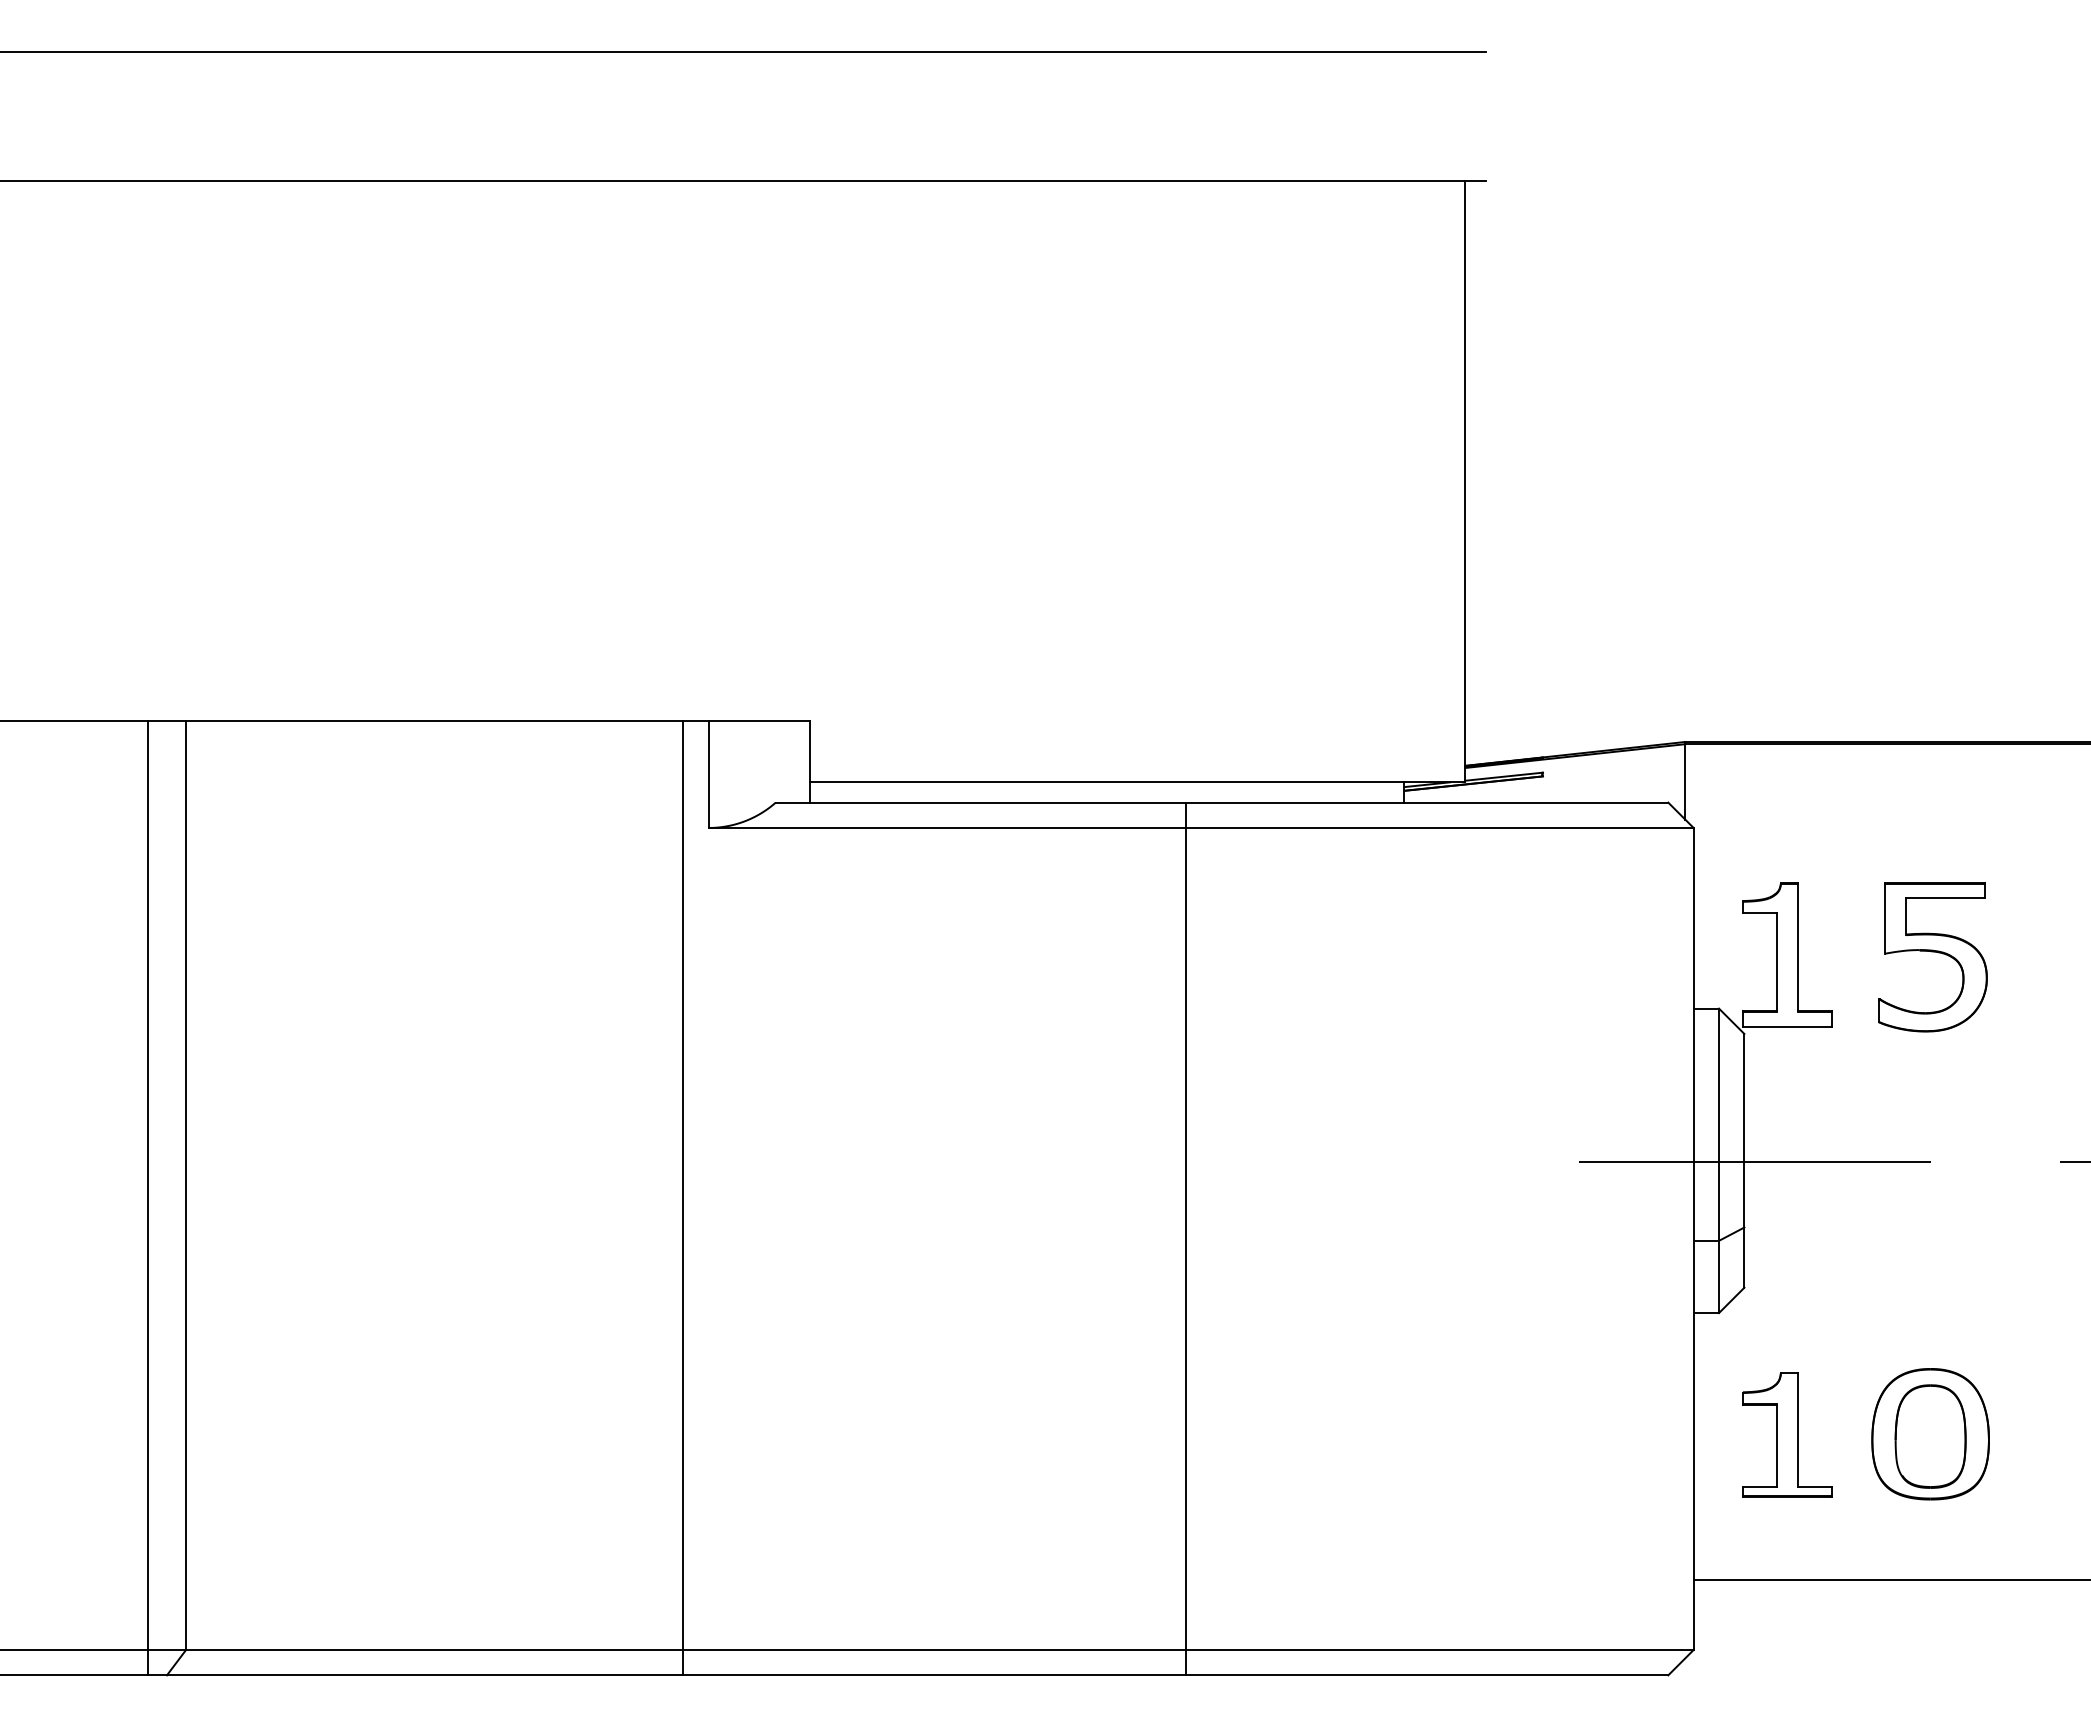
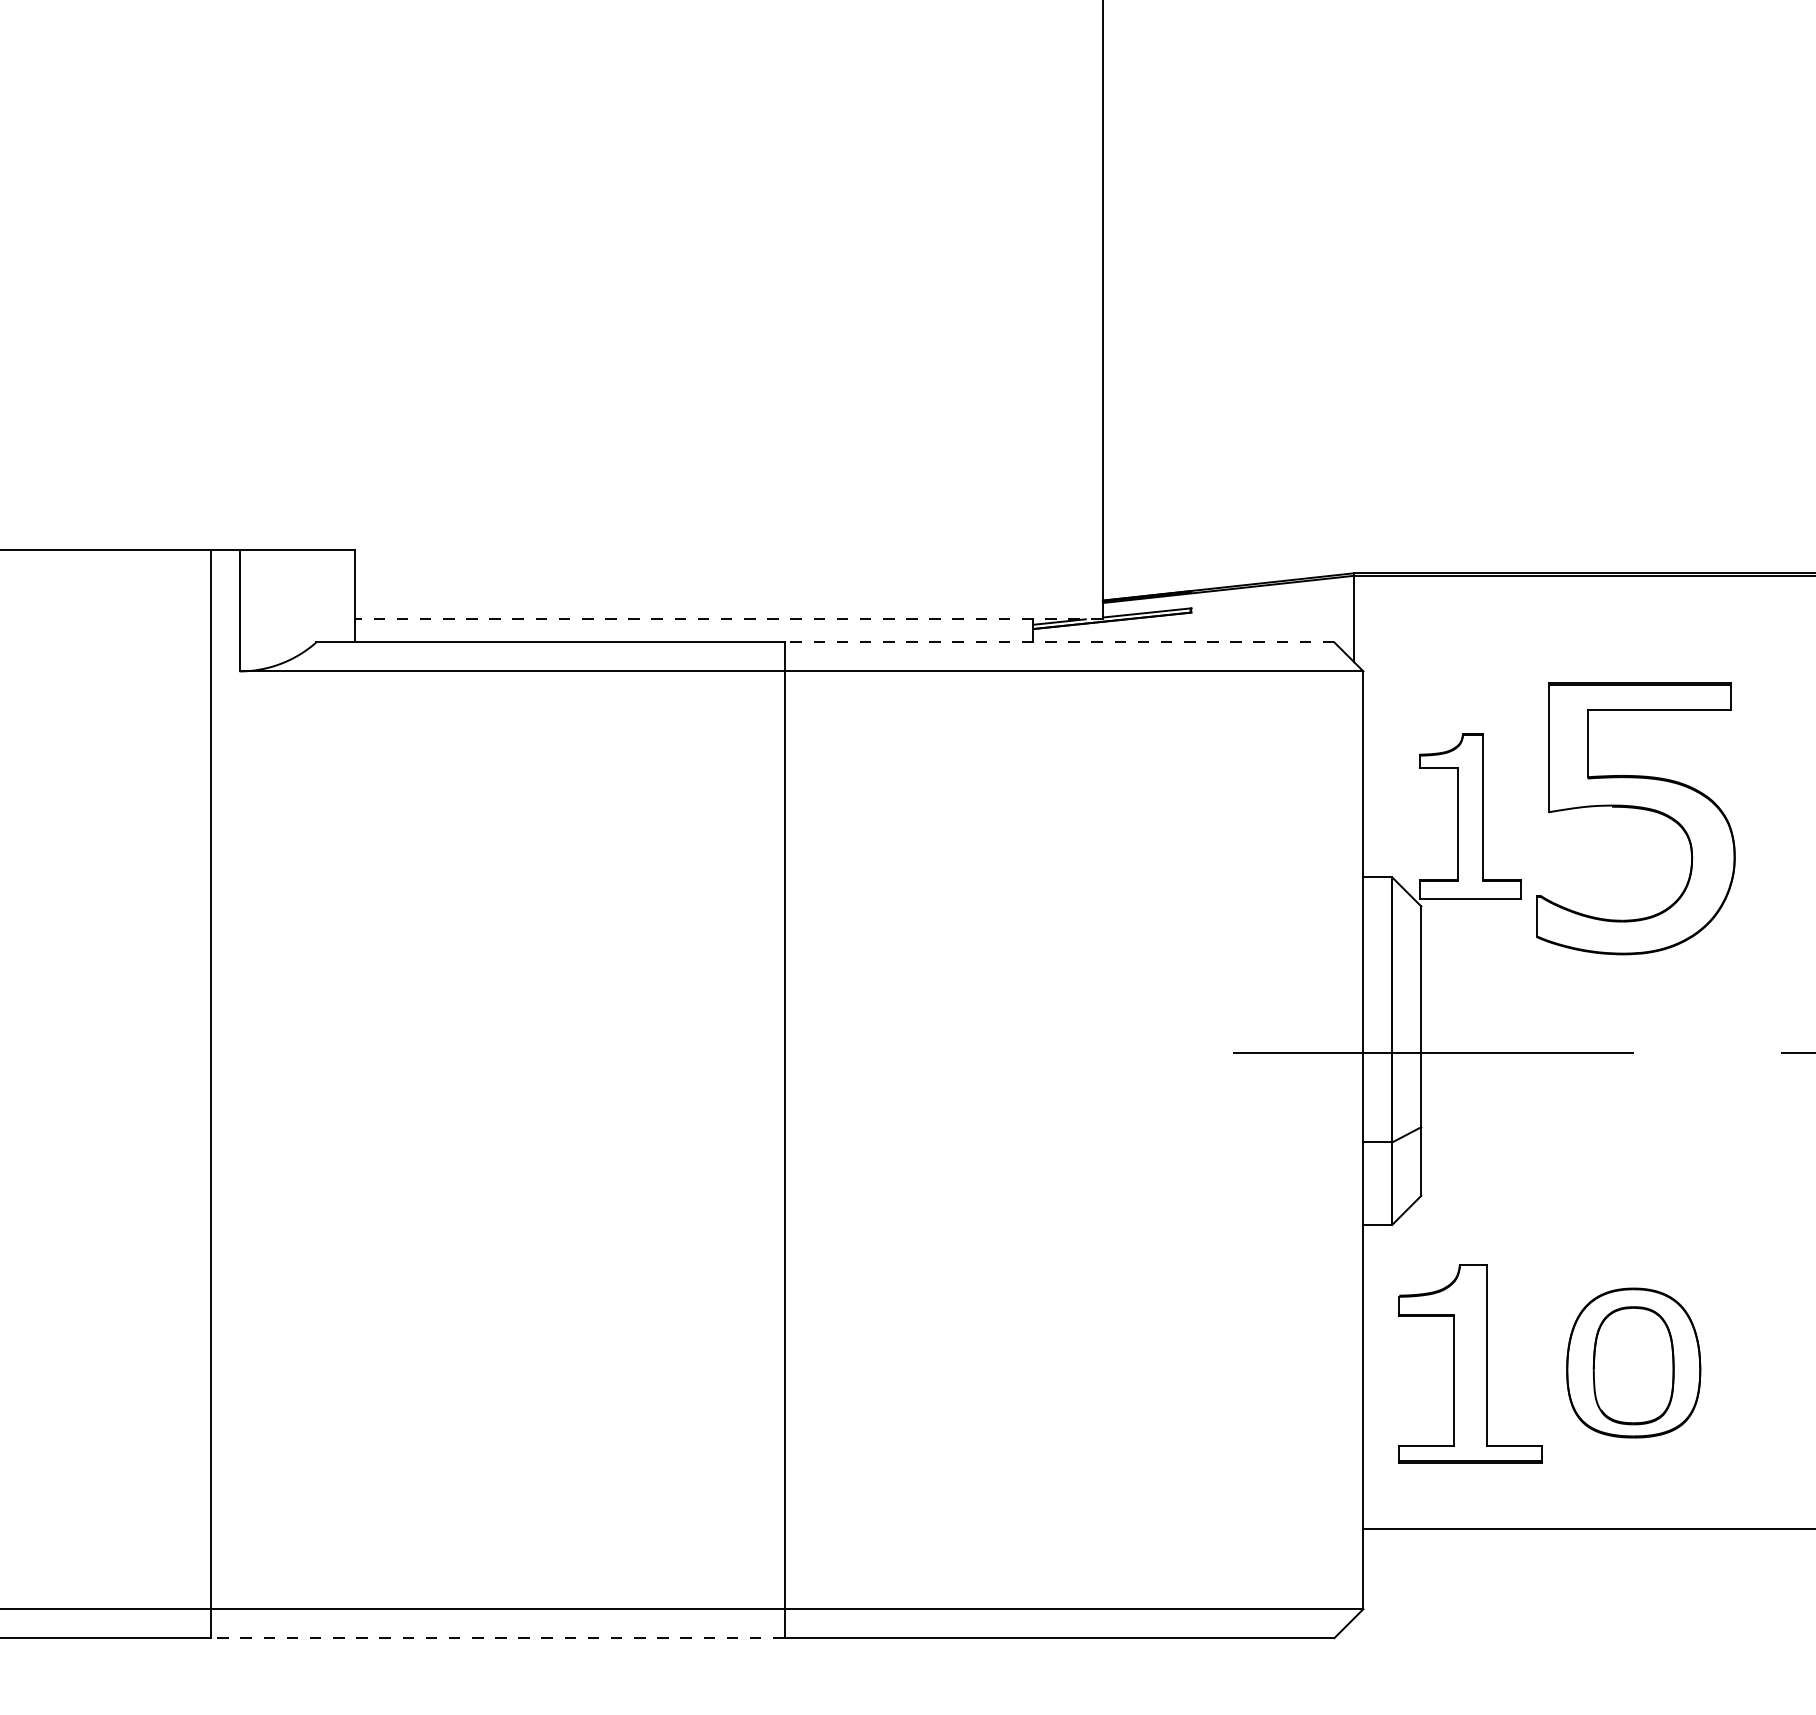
line: (1137, 782) -> (728, 619), solid -> dashed
line: (1426, 802) -> (1058, 642), solid -> dashed
part: (1932, 957) -> (1635, 819), size x1.6
part: (1787, 1434) -> (1470, 1363), size x1.4
line: (934, 1675) -> (497, 1638), solid -> dashed

